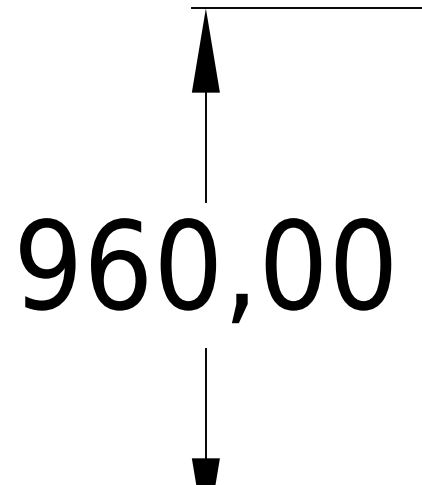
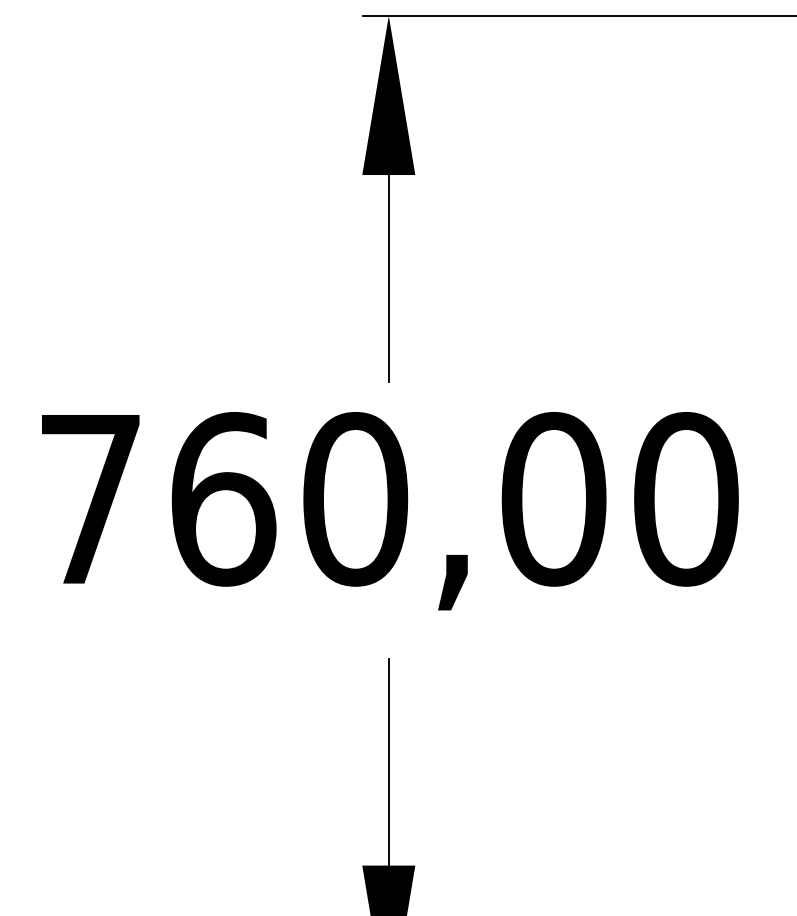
text: (47, 264) -> (89, 499), 960,00 -> 760,00

